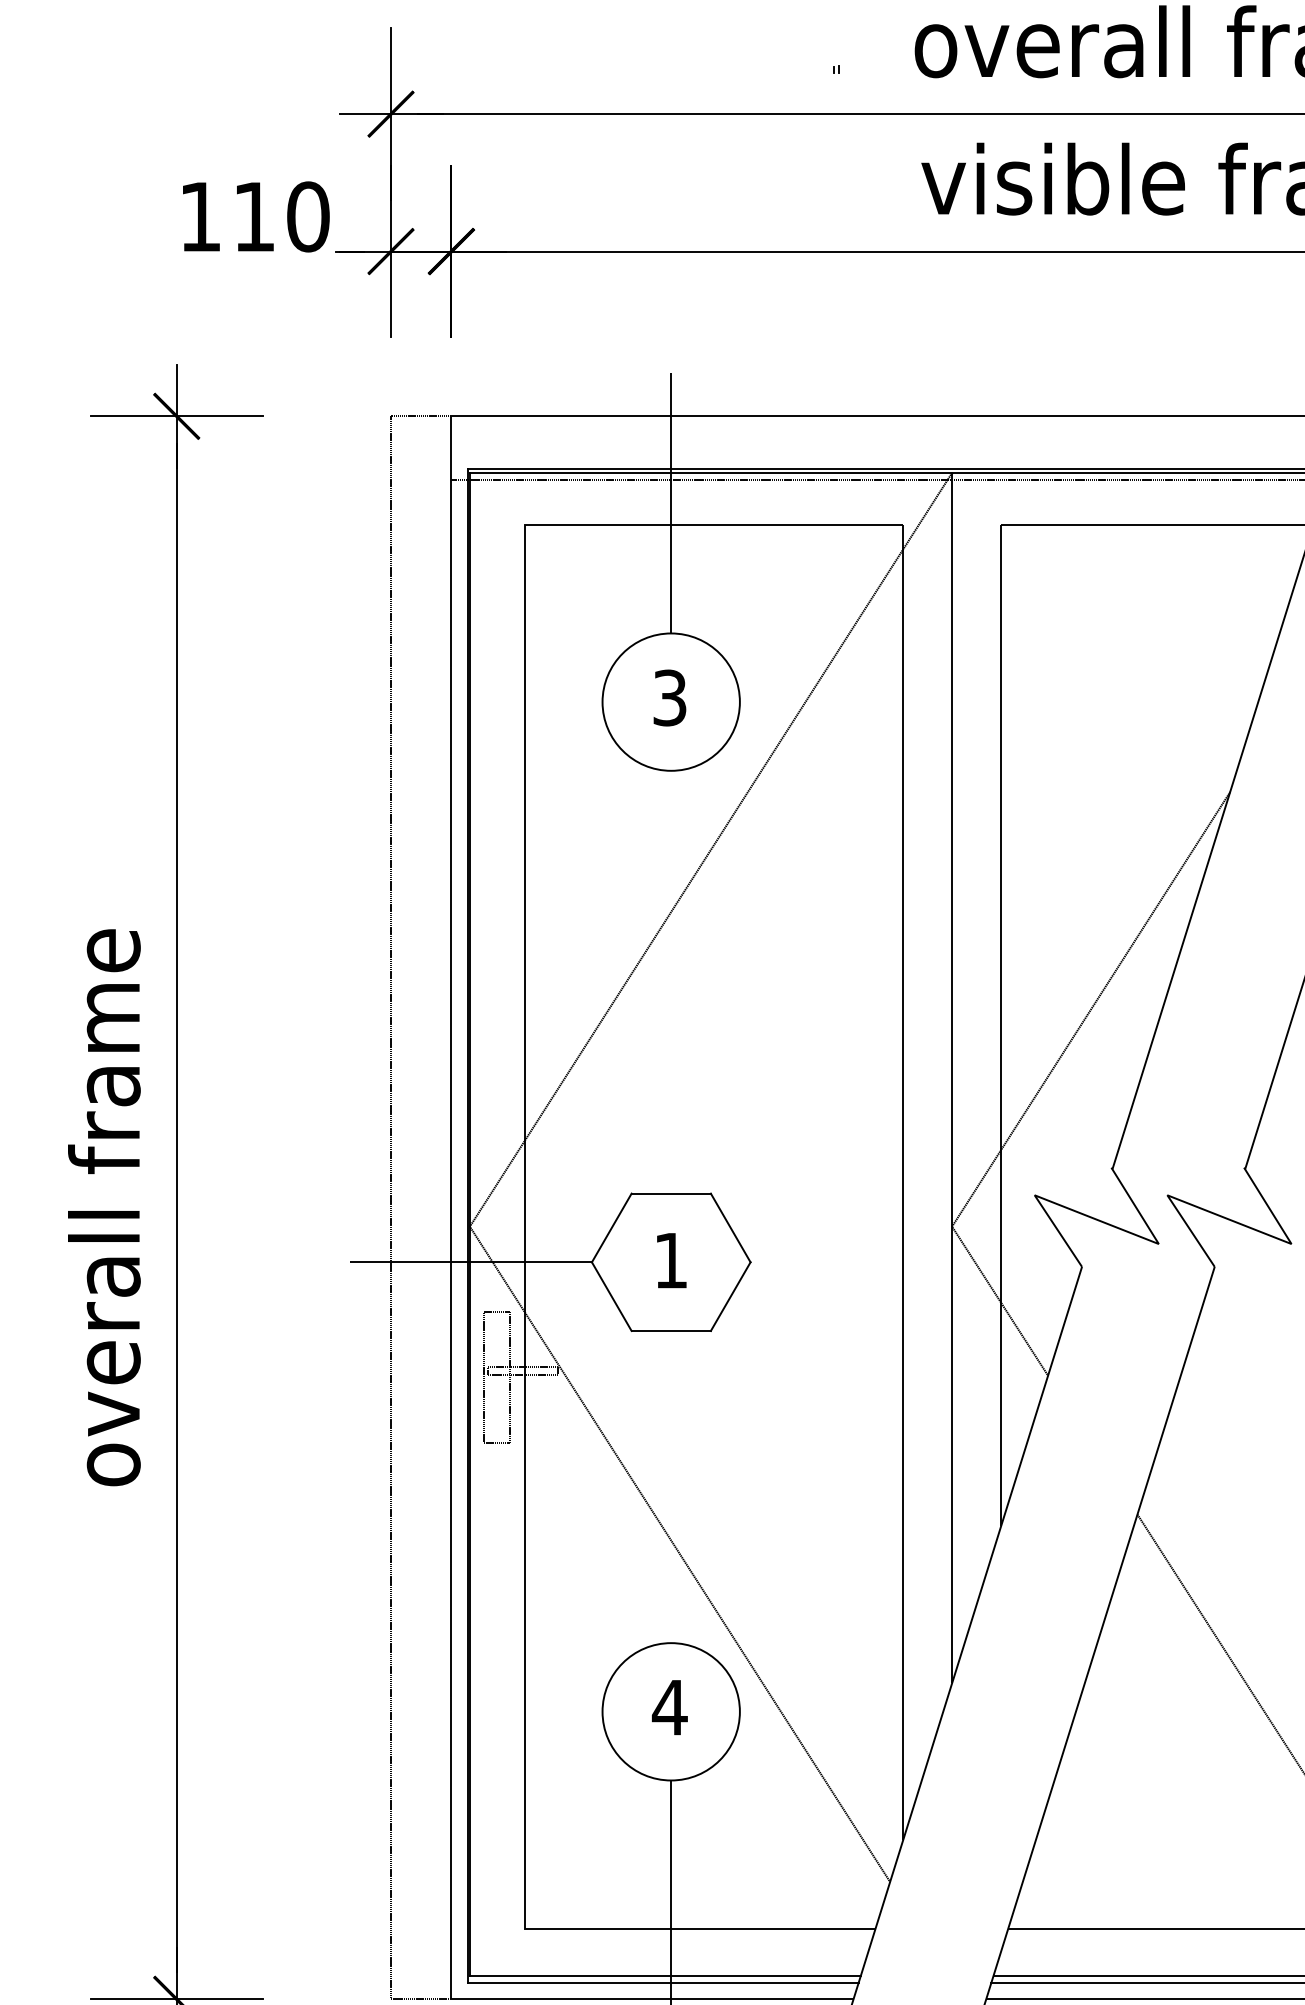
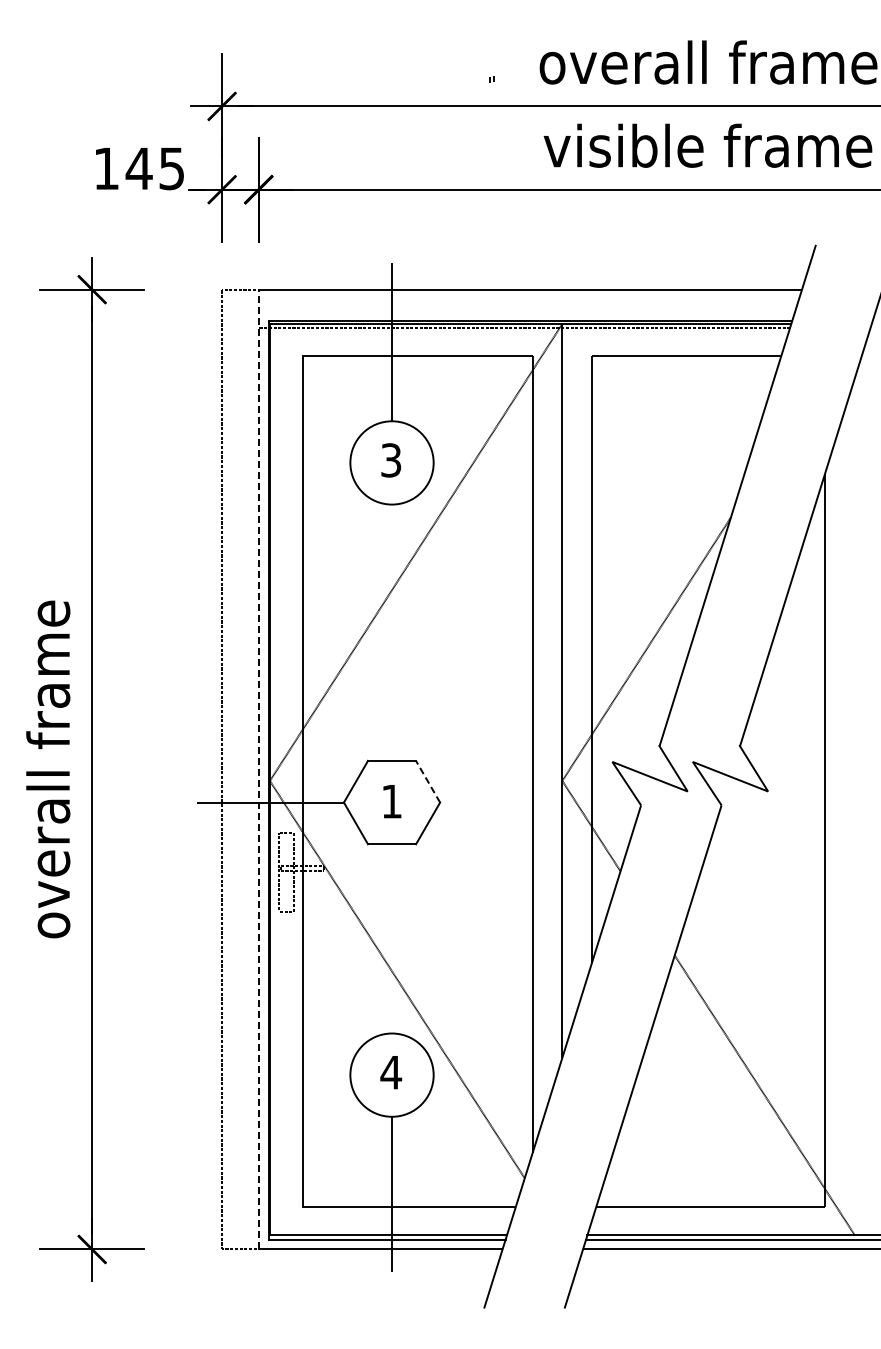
text: (279, 216) -> (154, 168), 110 -> 145
line: (451, 1207) -> (258, 769), solid -> dashed
line: (729, 1227) -> (427, 781), solid -> dashed

